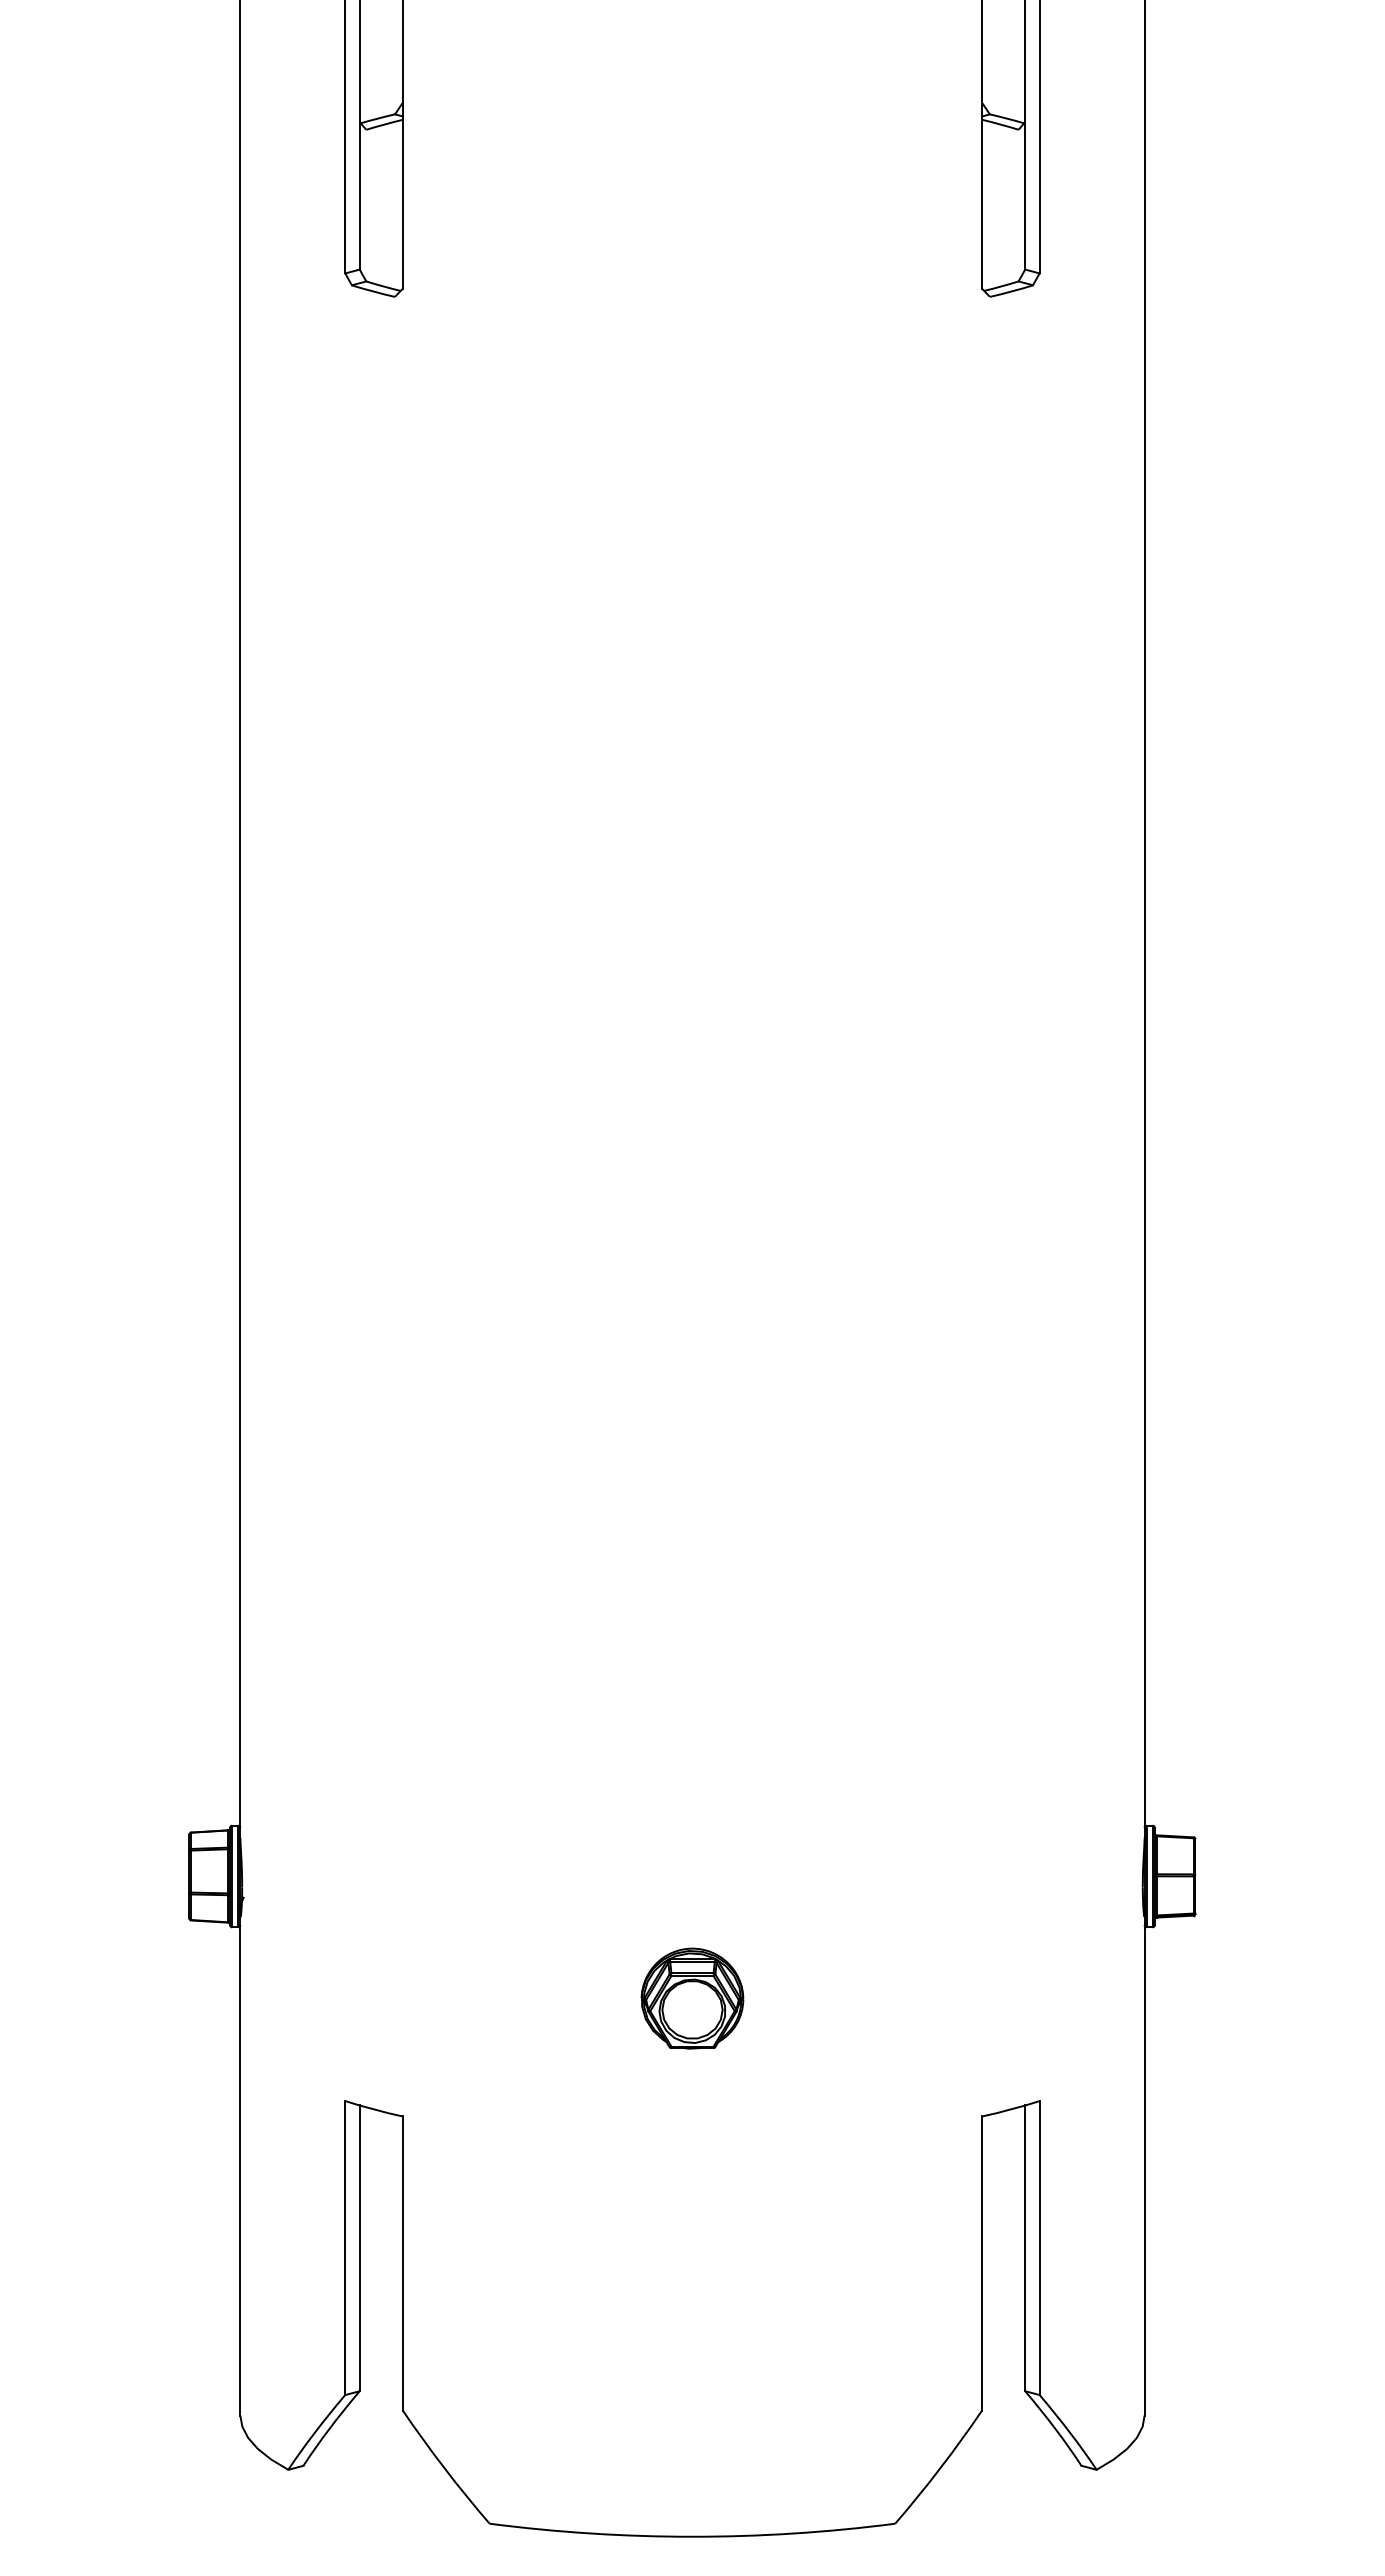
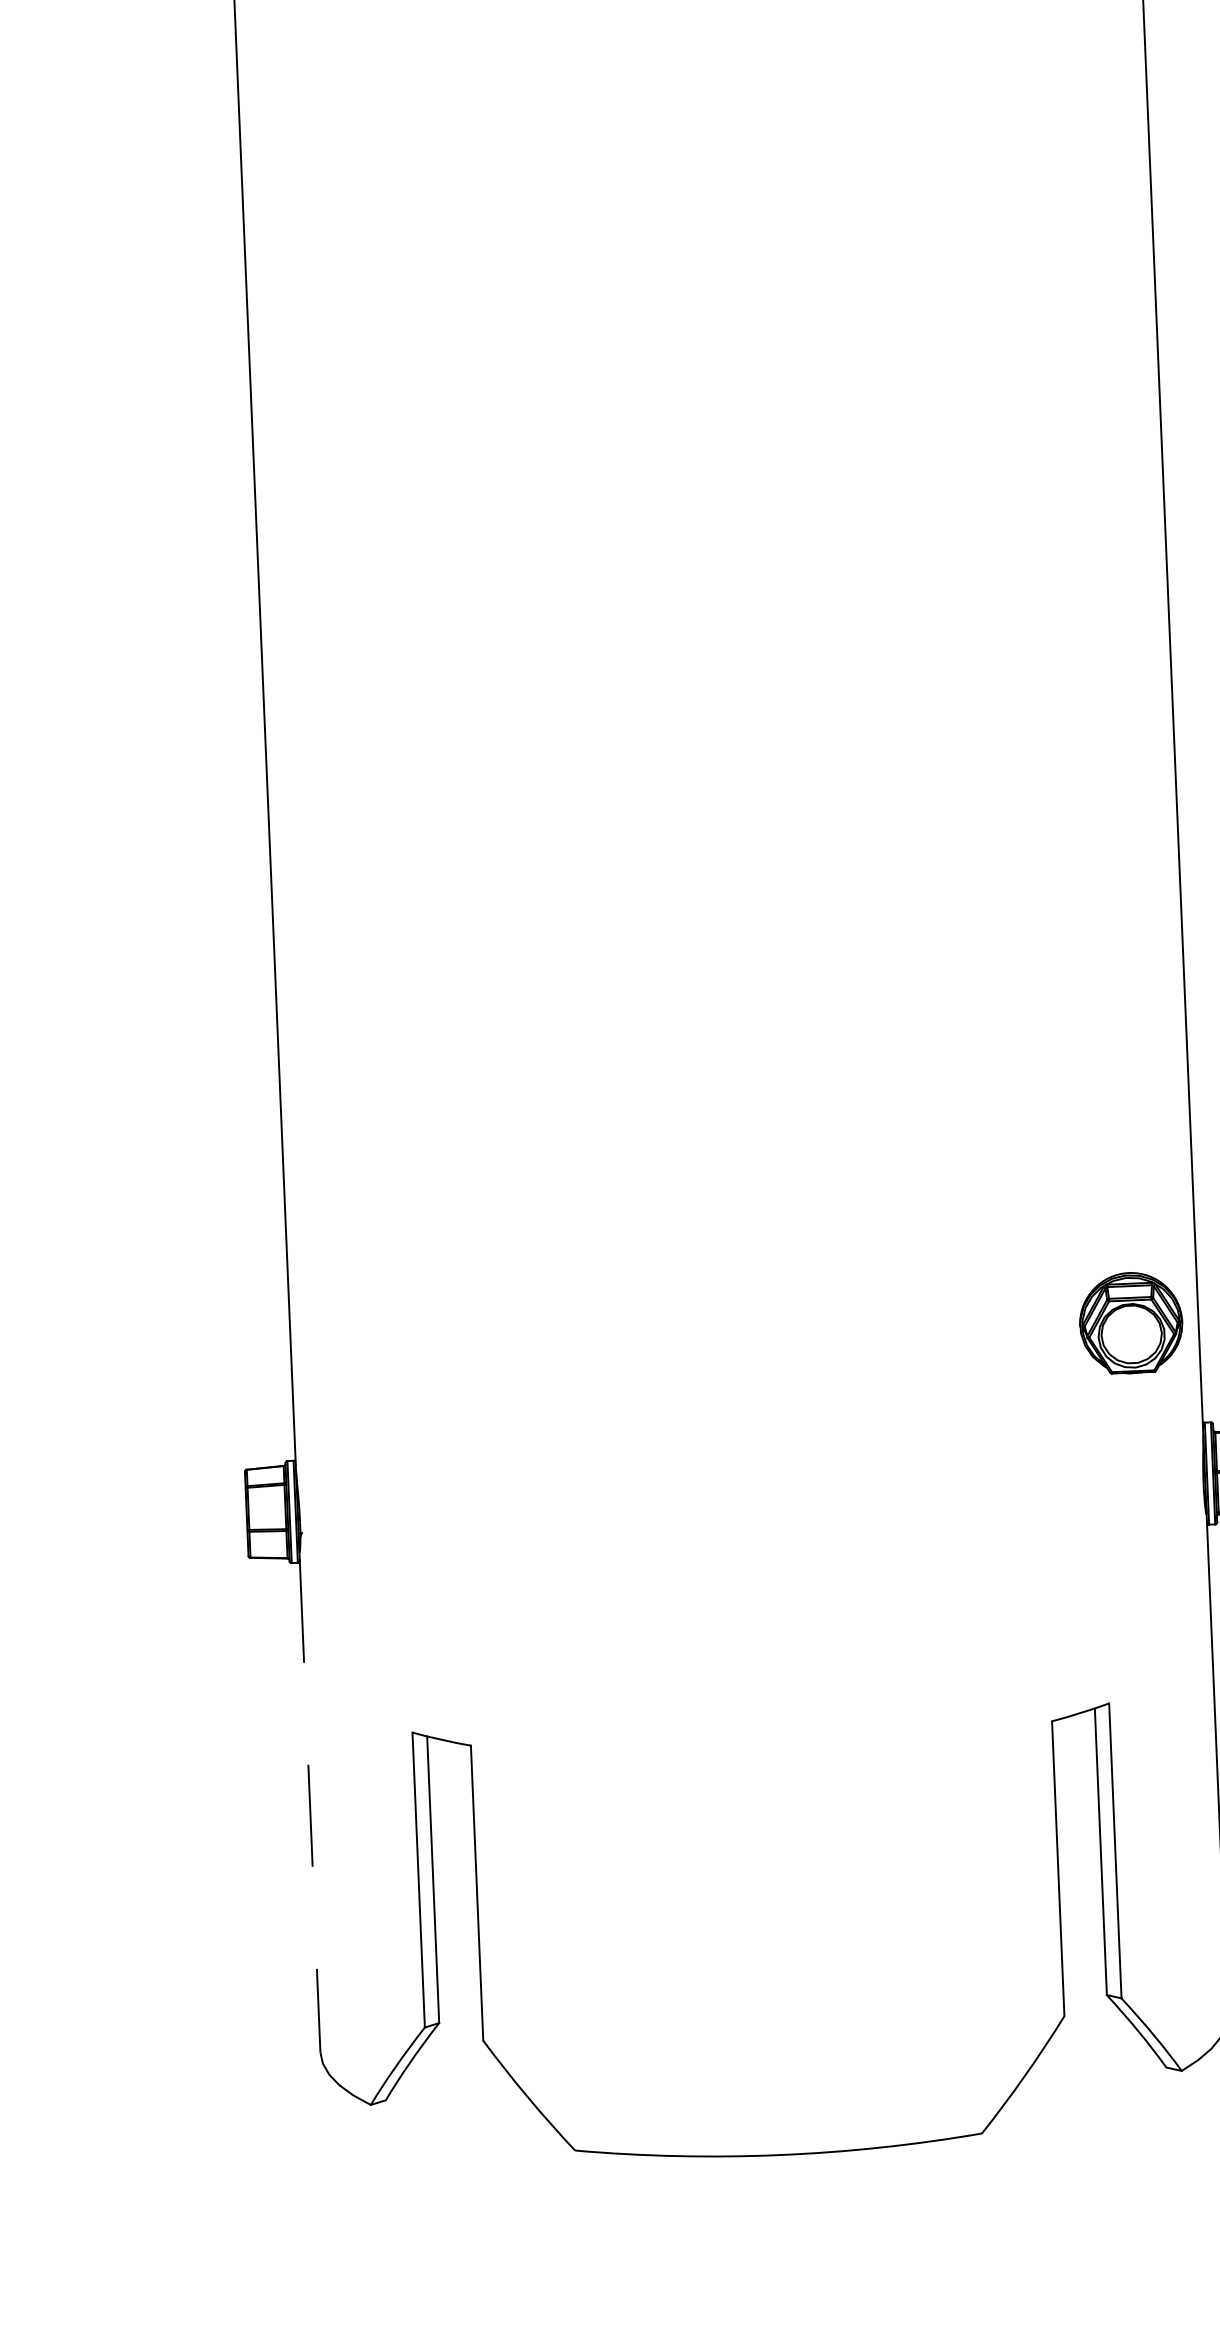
part: (692, 1998) -> (1131, 1323), moved
line: (240, 2170) -> (310, 1806), solid -> dashed

